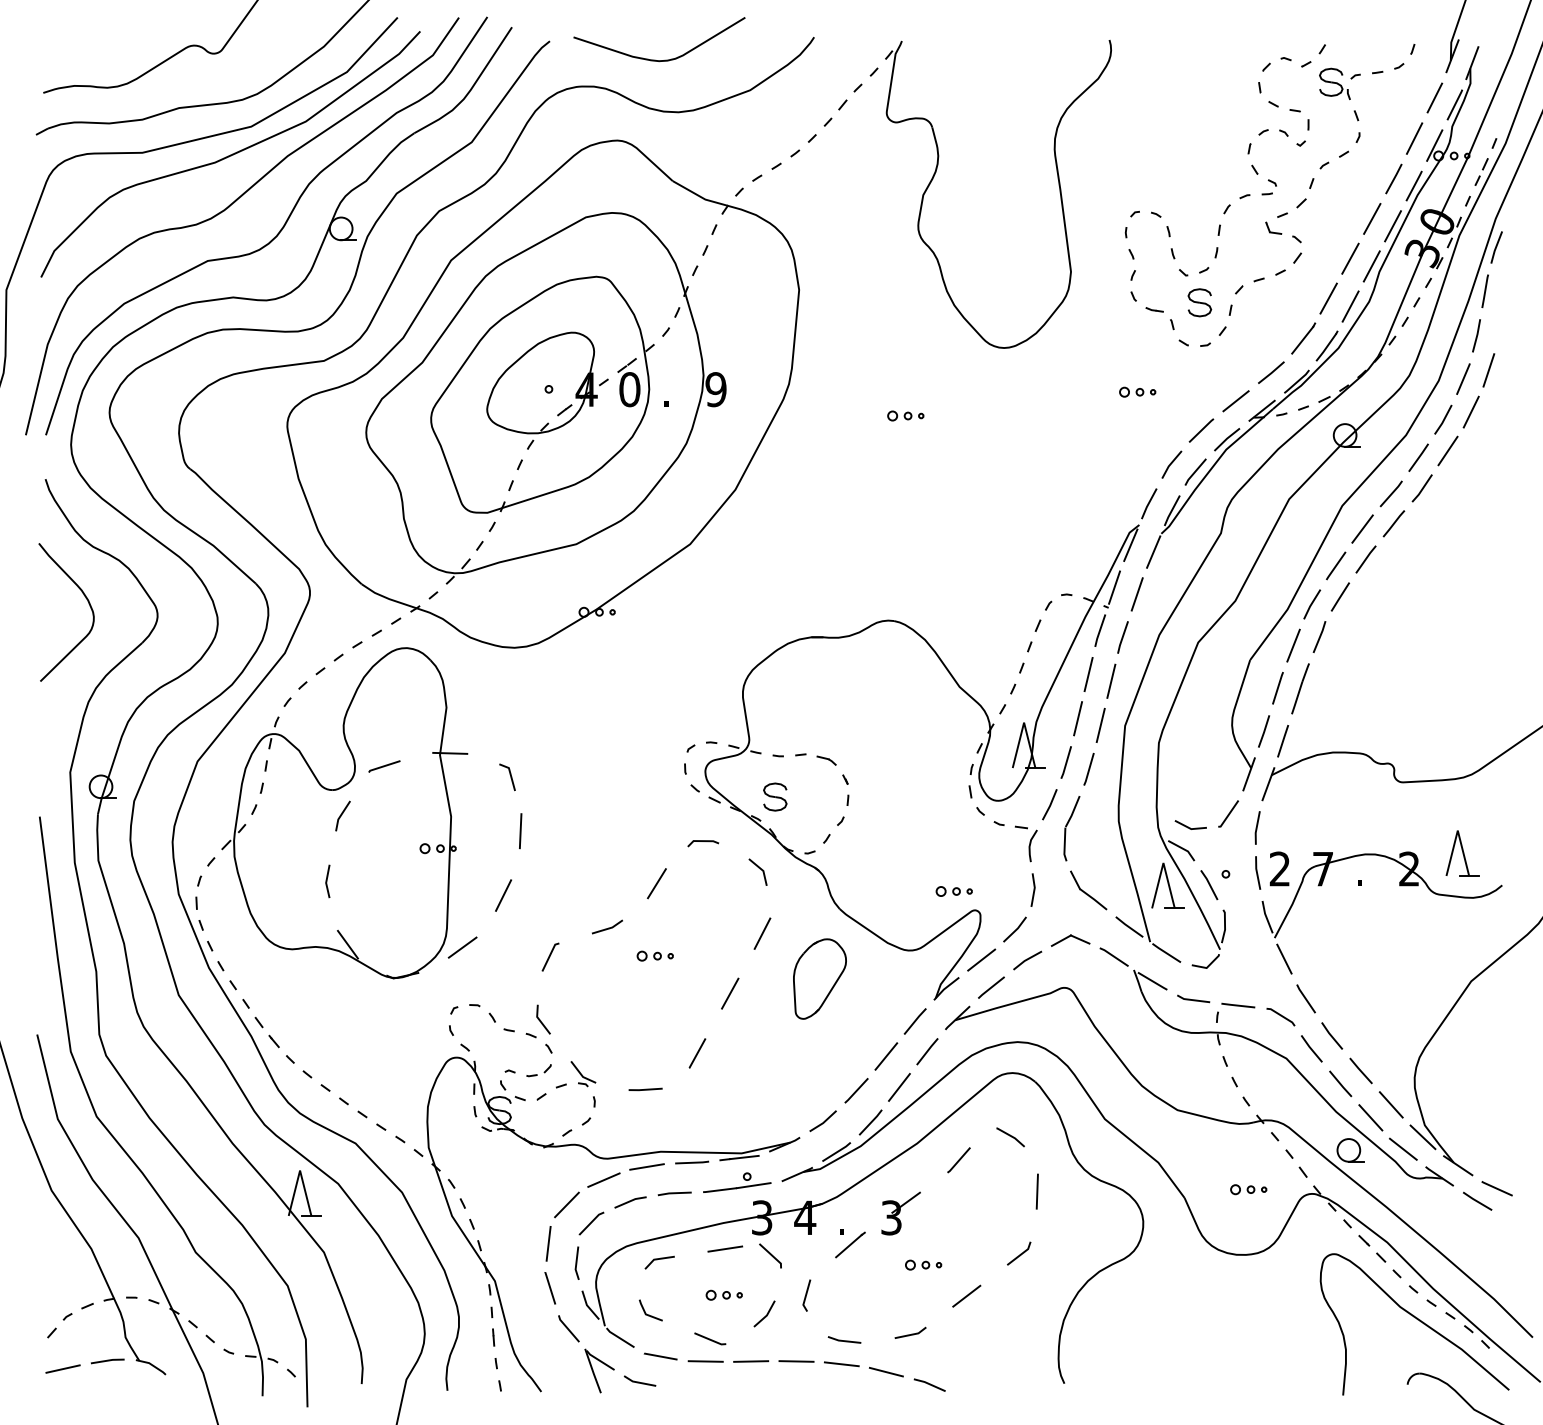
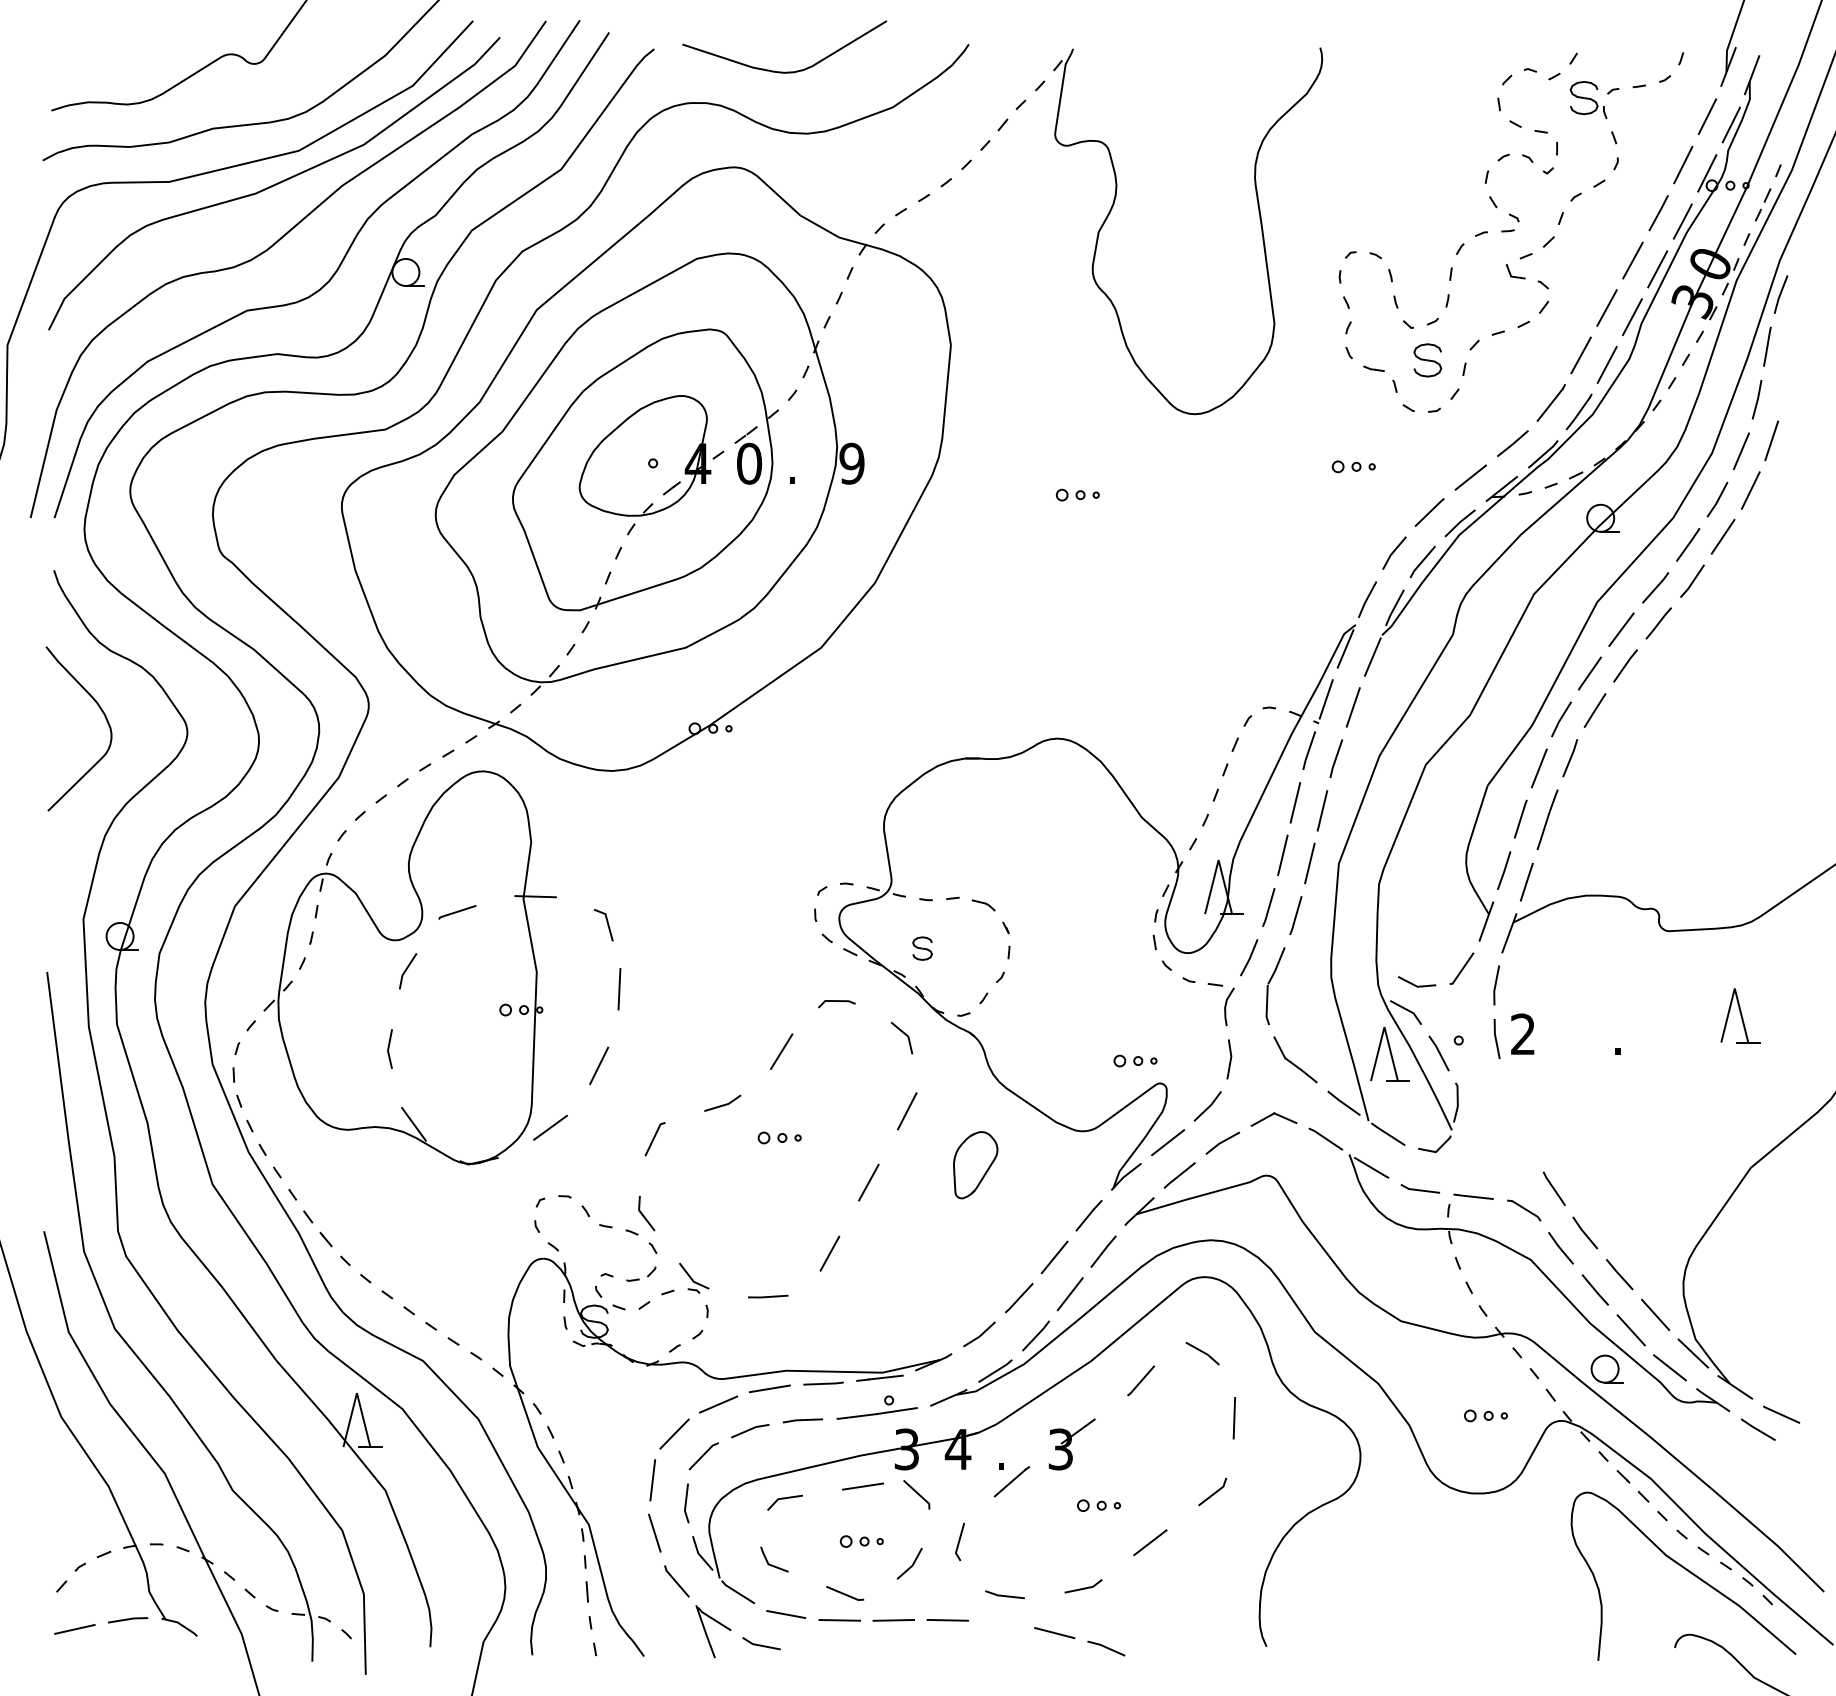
part: (775, 796) -> (922, 947), size x0.7
part: (1399, 886) -> (1665, 1055), removed
part: (819, 978) -> (975, 1164), size x0.7
line: (841, 1364) -> (1001, 1623), removed

